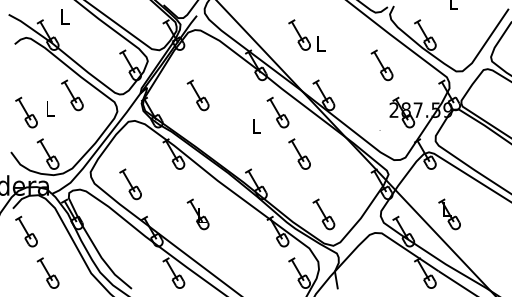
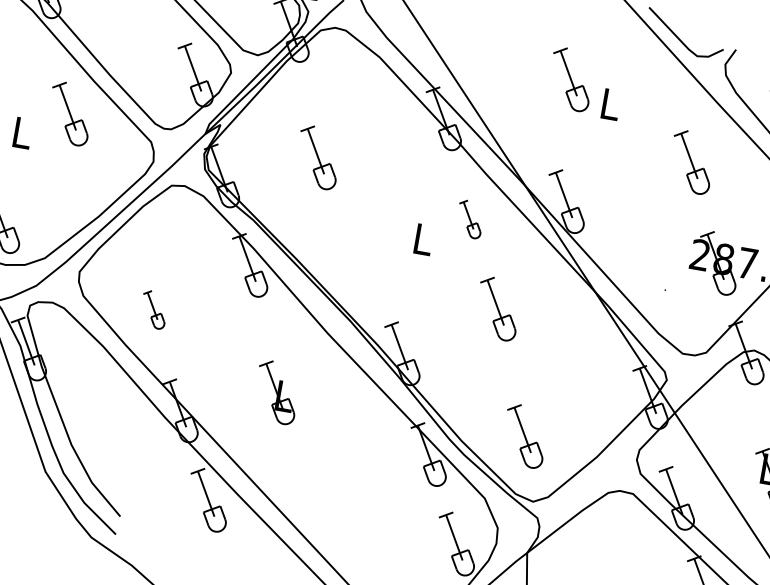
part: (306, 35) -> (584, 82), moved
part: (277, 112) -> (469, 219), size x0.6
part: (130, 184) -> (154, 310), size x0.6

